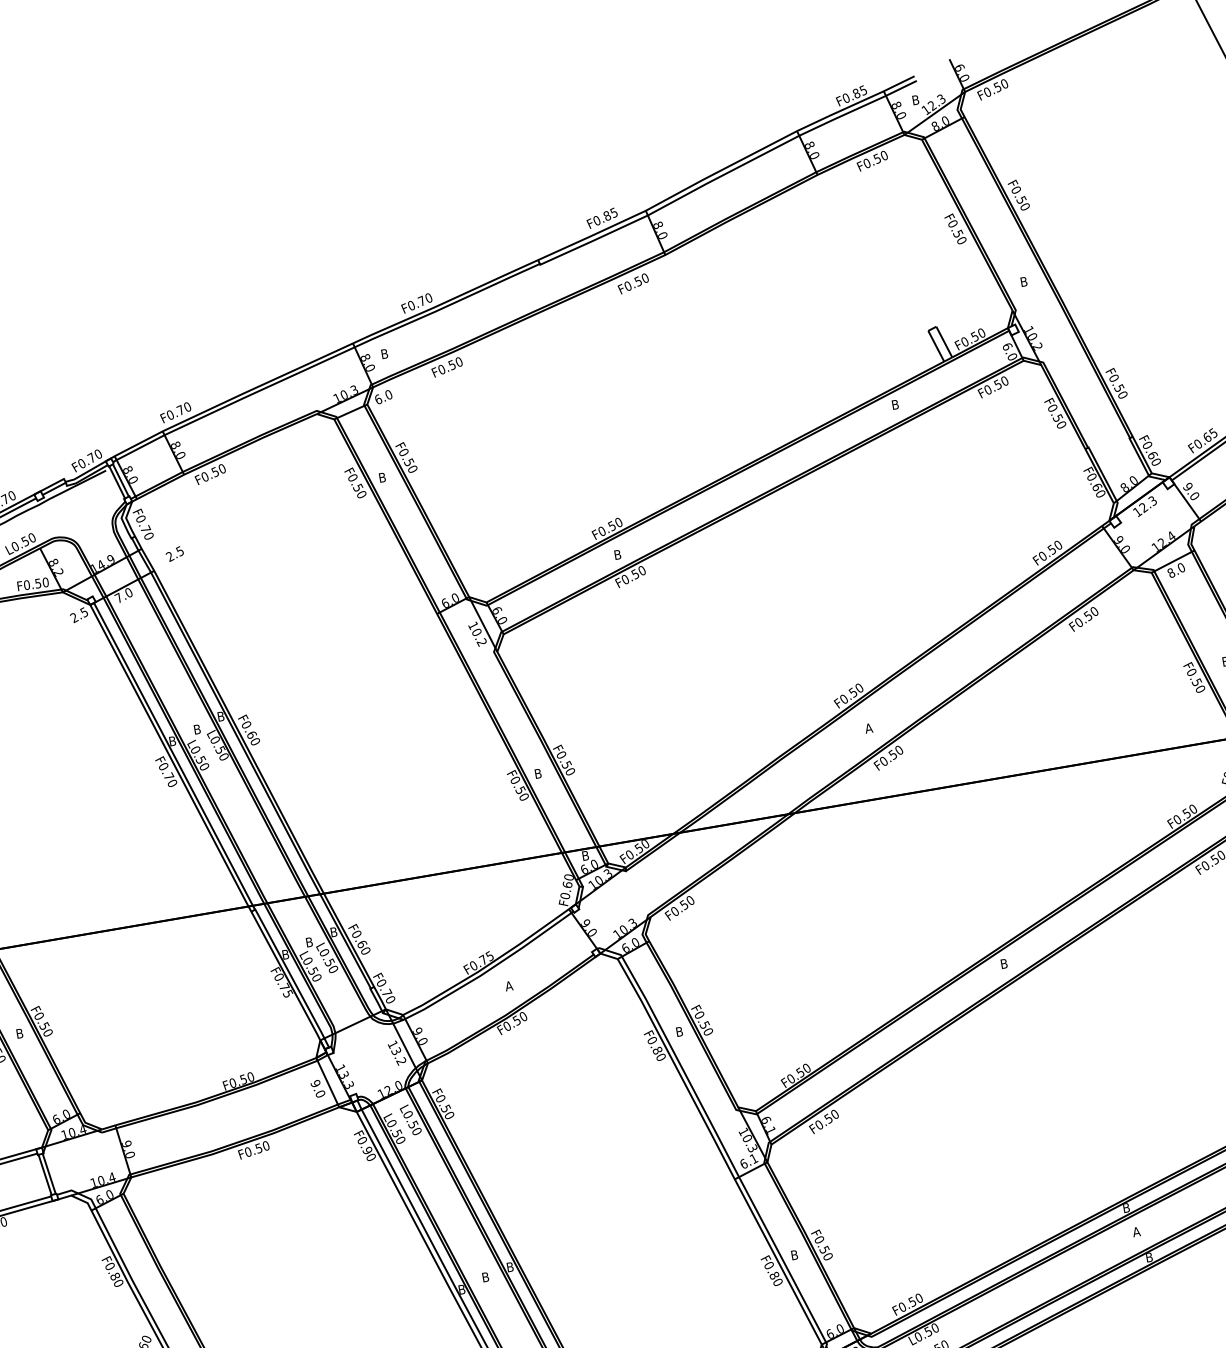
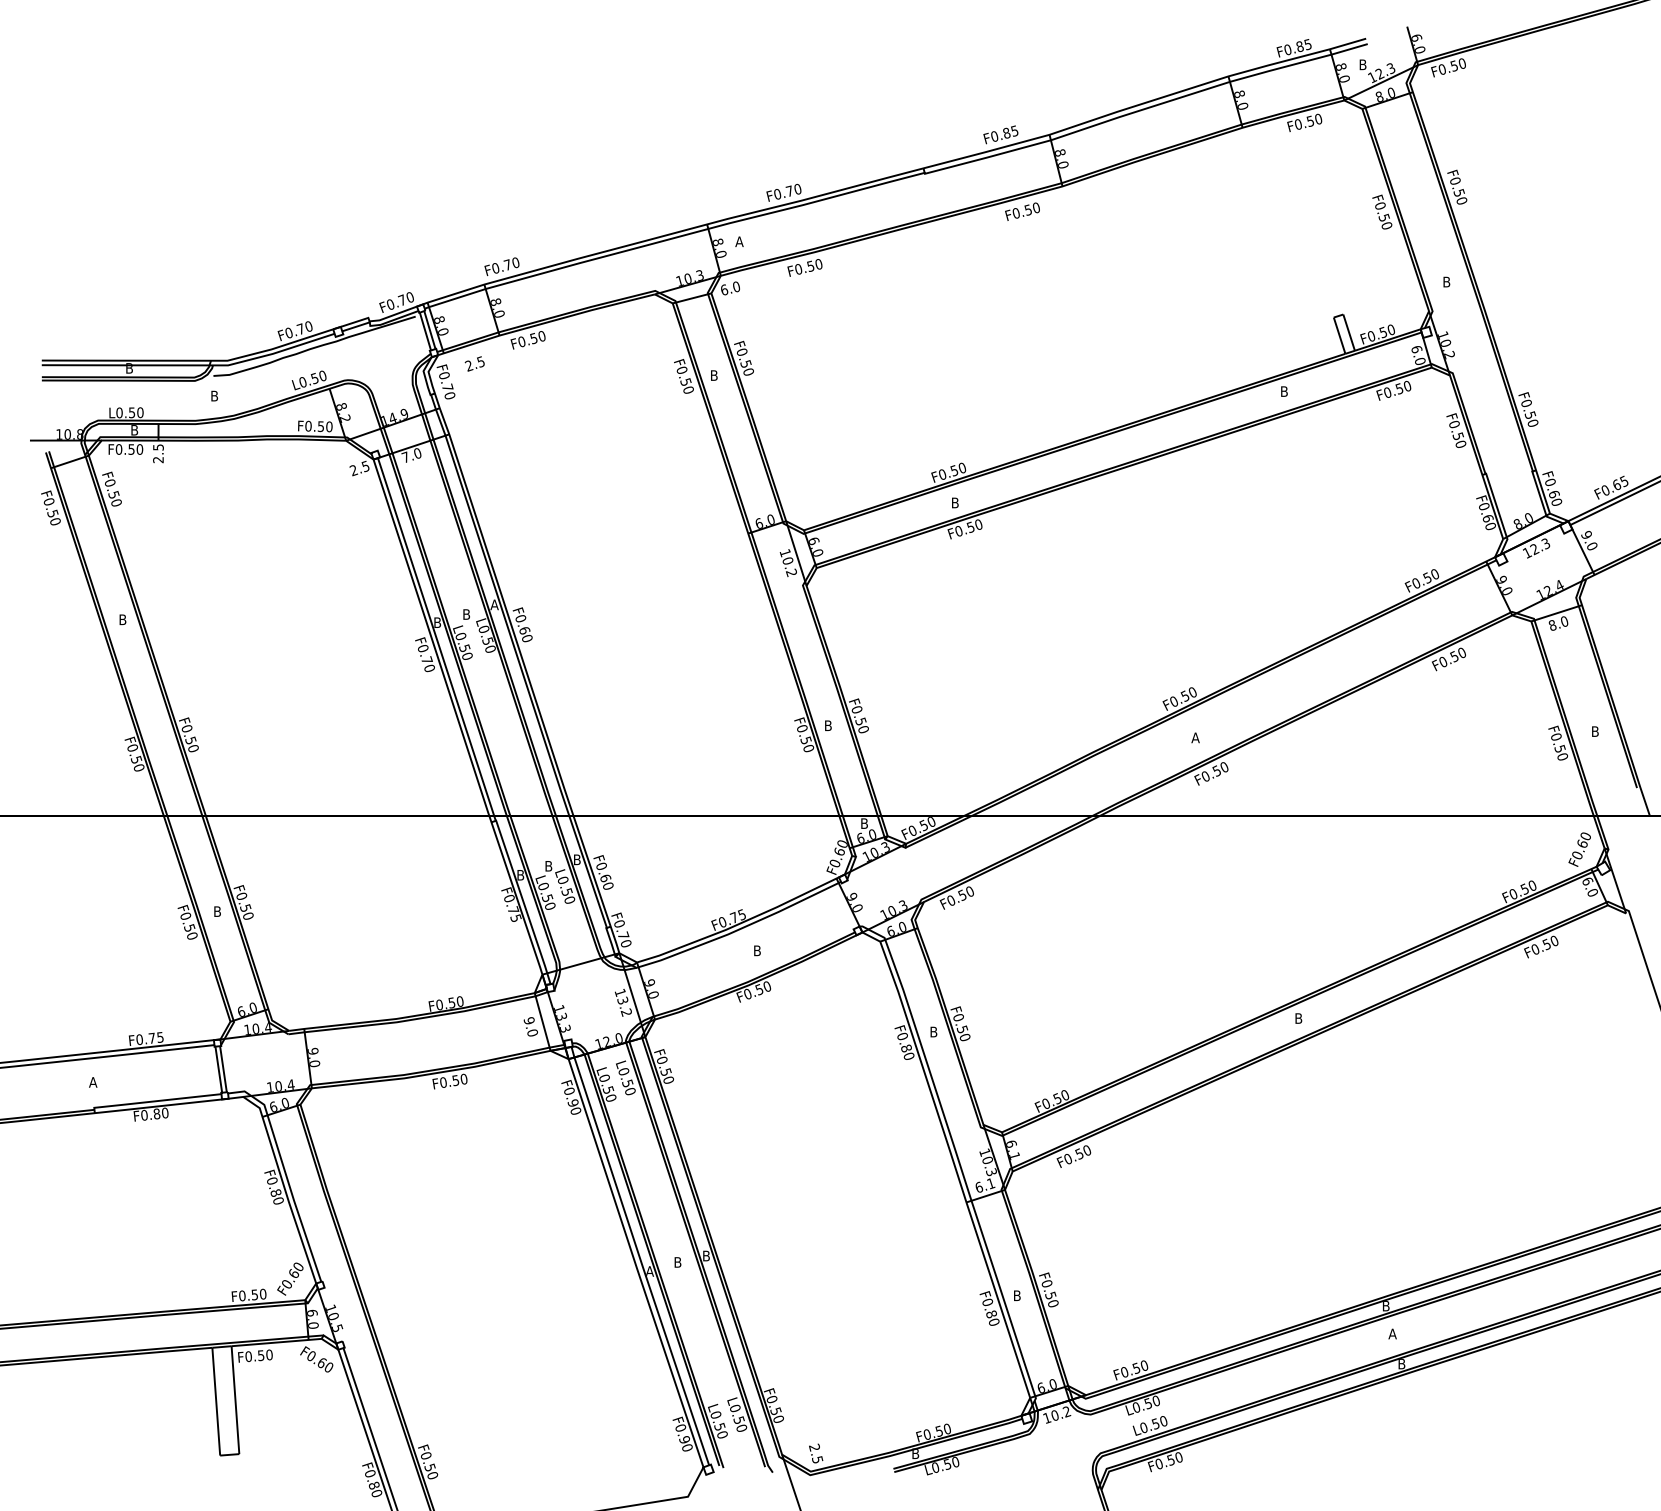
text: (384, 353) -> (739, 241), B -> A
text: (174, 553) -> (474, 363), moved
text: (220, 716) -> (494, 604), B -> A
text: (509, 985) -> (757, 950), A -> B
text: (461, 1289) -> (649, 1271), B -> A

